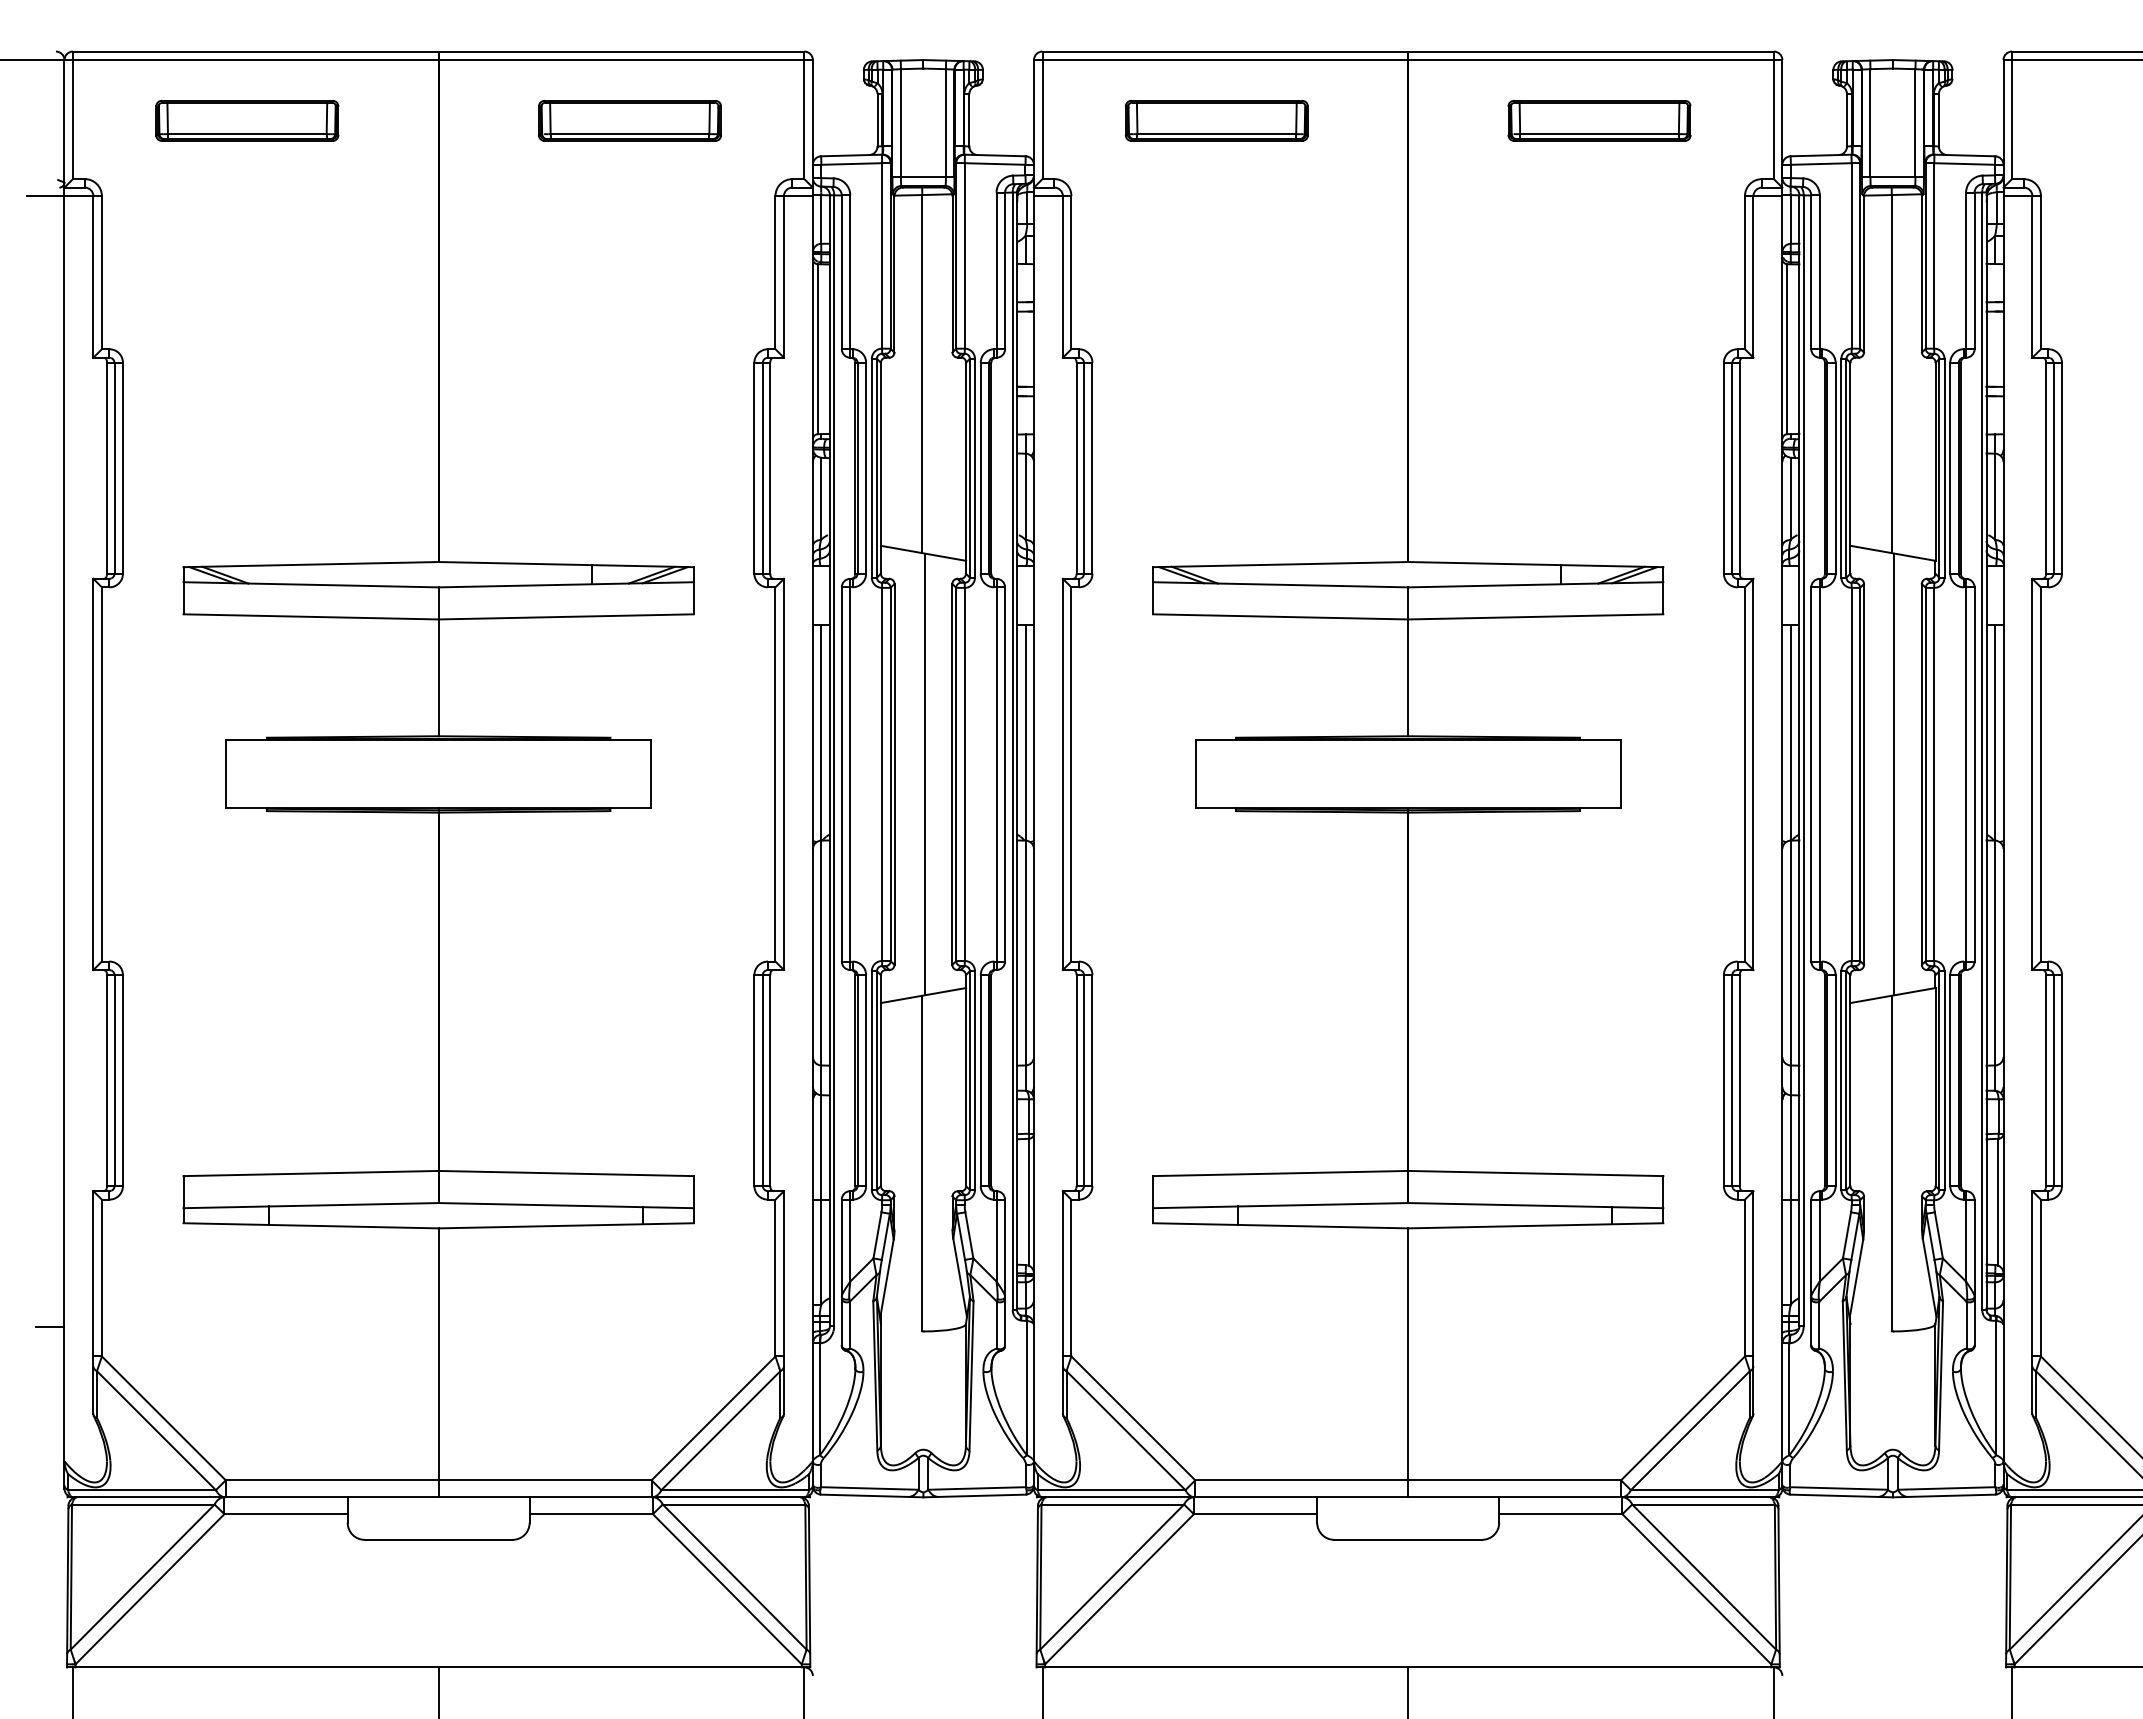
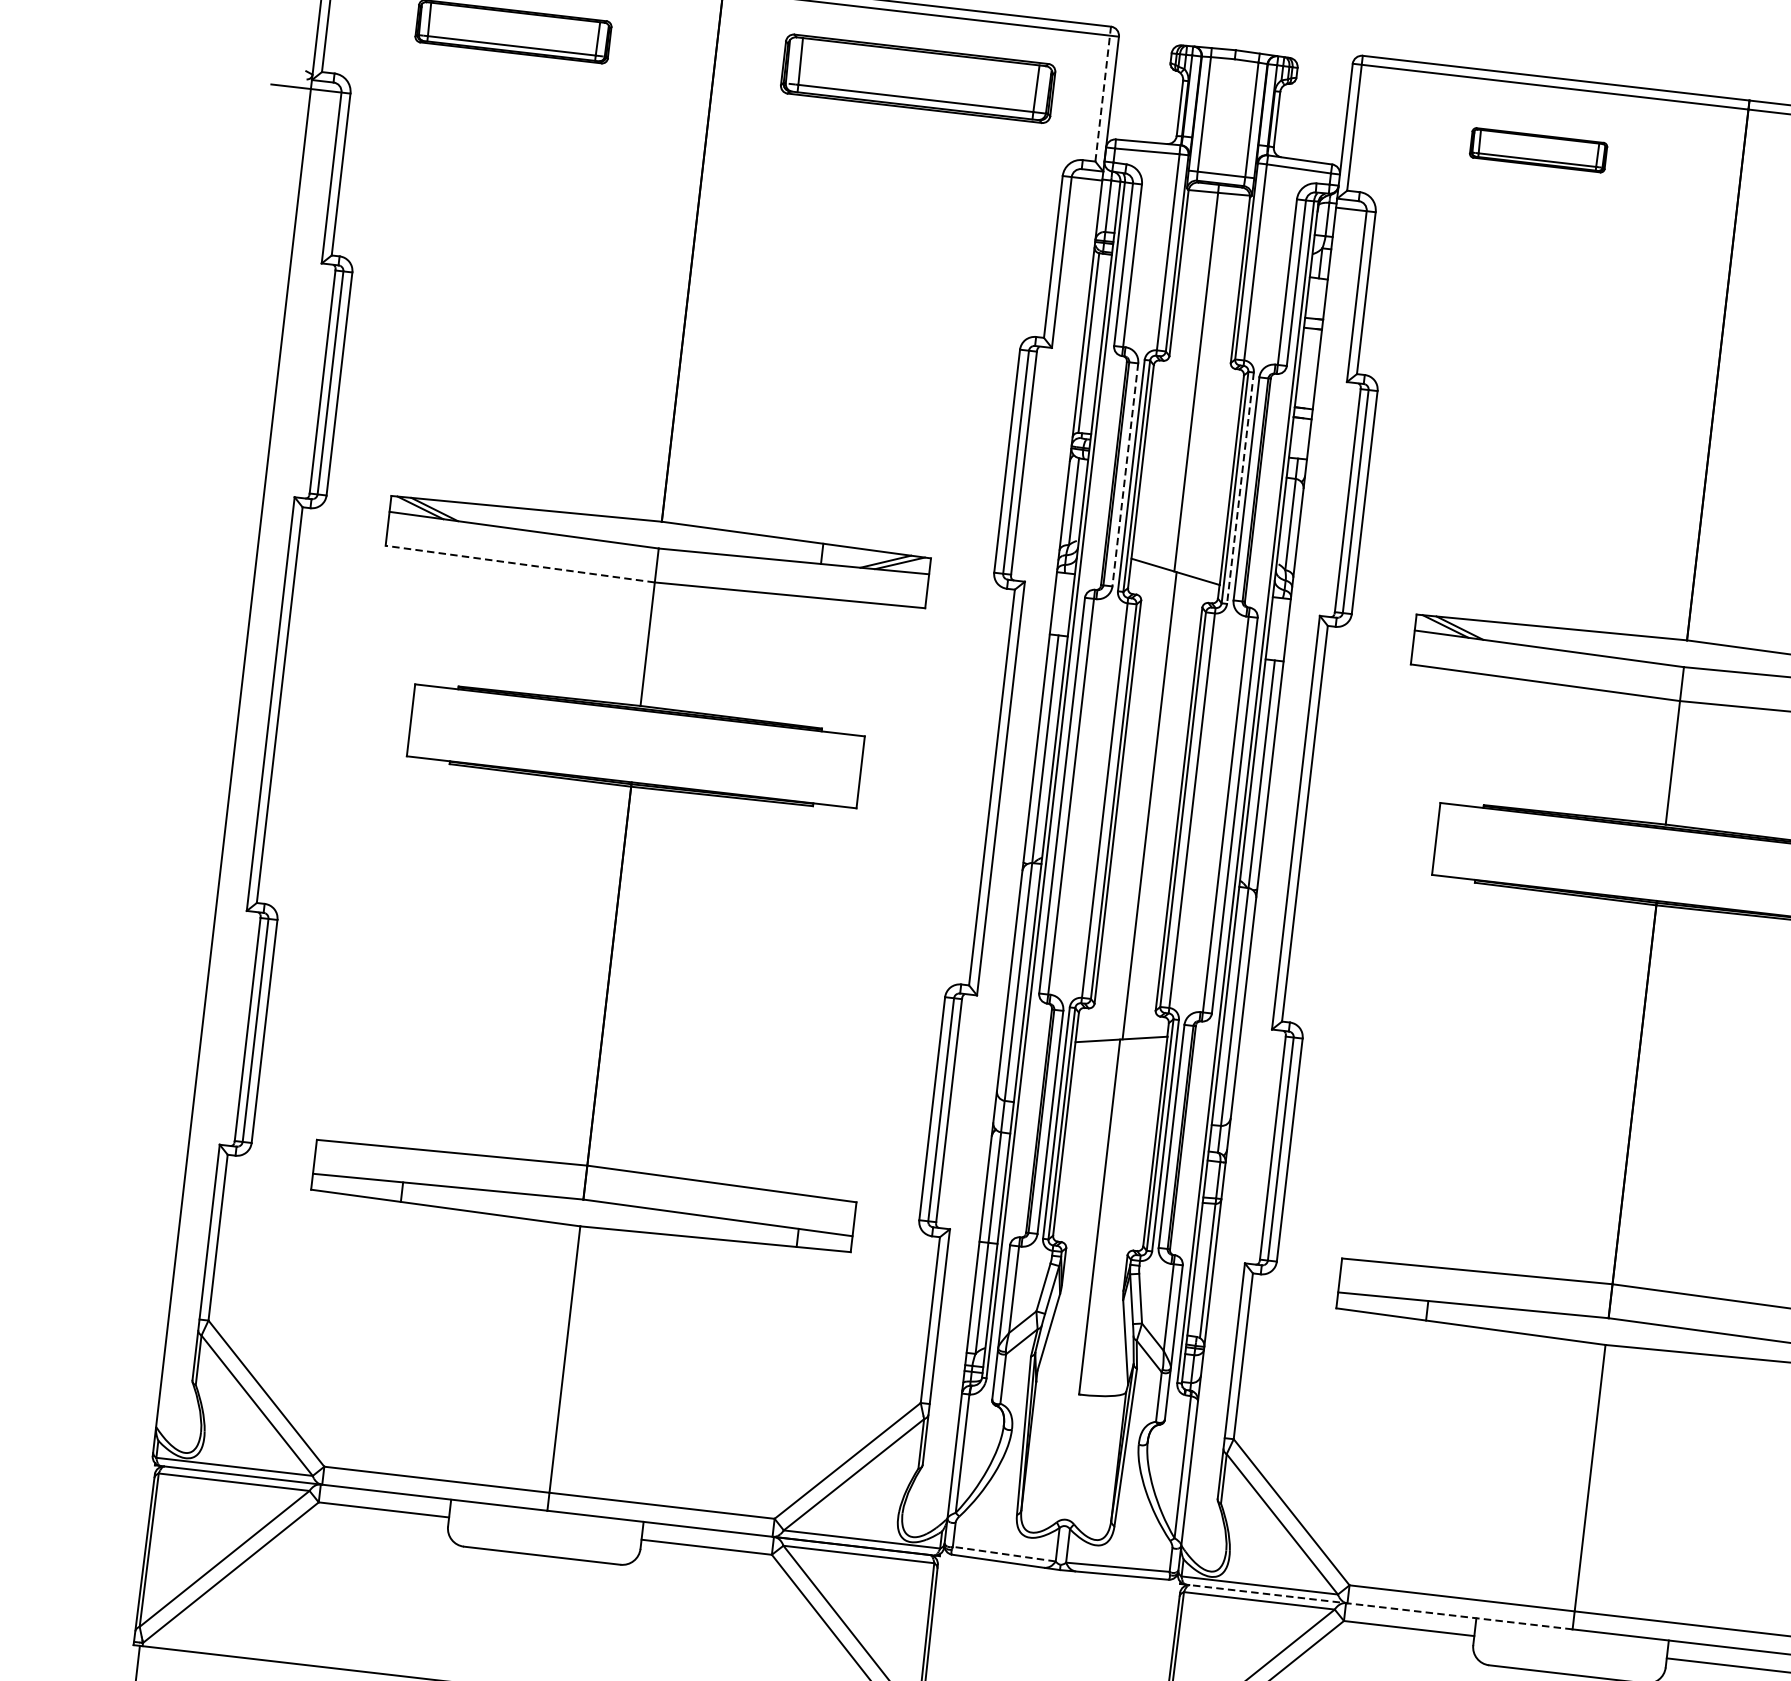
line: (804, 115) -> (1103, 94), solid -> dashed
part: (629, 120) -> (917, 78), size x1.4
part: (1216, 120) -> (1538, 150), size x0.7
line: (866, 468) -> (1125, 475), solid -> dashed
line: (975, 468) -> (1240, 488), solid -> dashed
line: (311, 616) -> (520, 563), solid -> dashed
line: (49, 1327) -> (156, 1283), removed
line: (869, 1488) -> (1004, 1554), solid -> dashed
line: (1225, 1497) -> (1379, 1607), solid -> dashed

